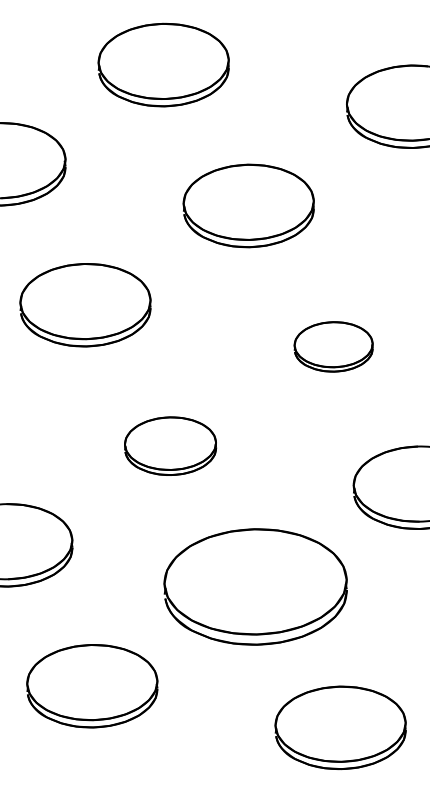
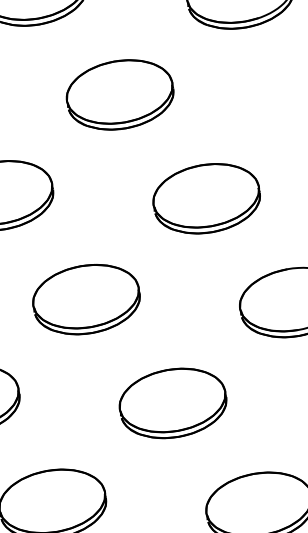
part: (333, 346) -> (206, 198), size x1.67
part: (170, 446) -> (86, 299), size x1.43
part: (255, 586) -> (172, 403), size x0.71

